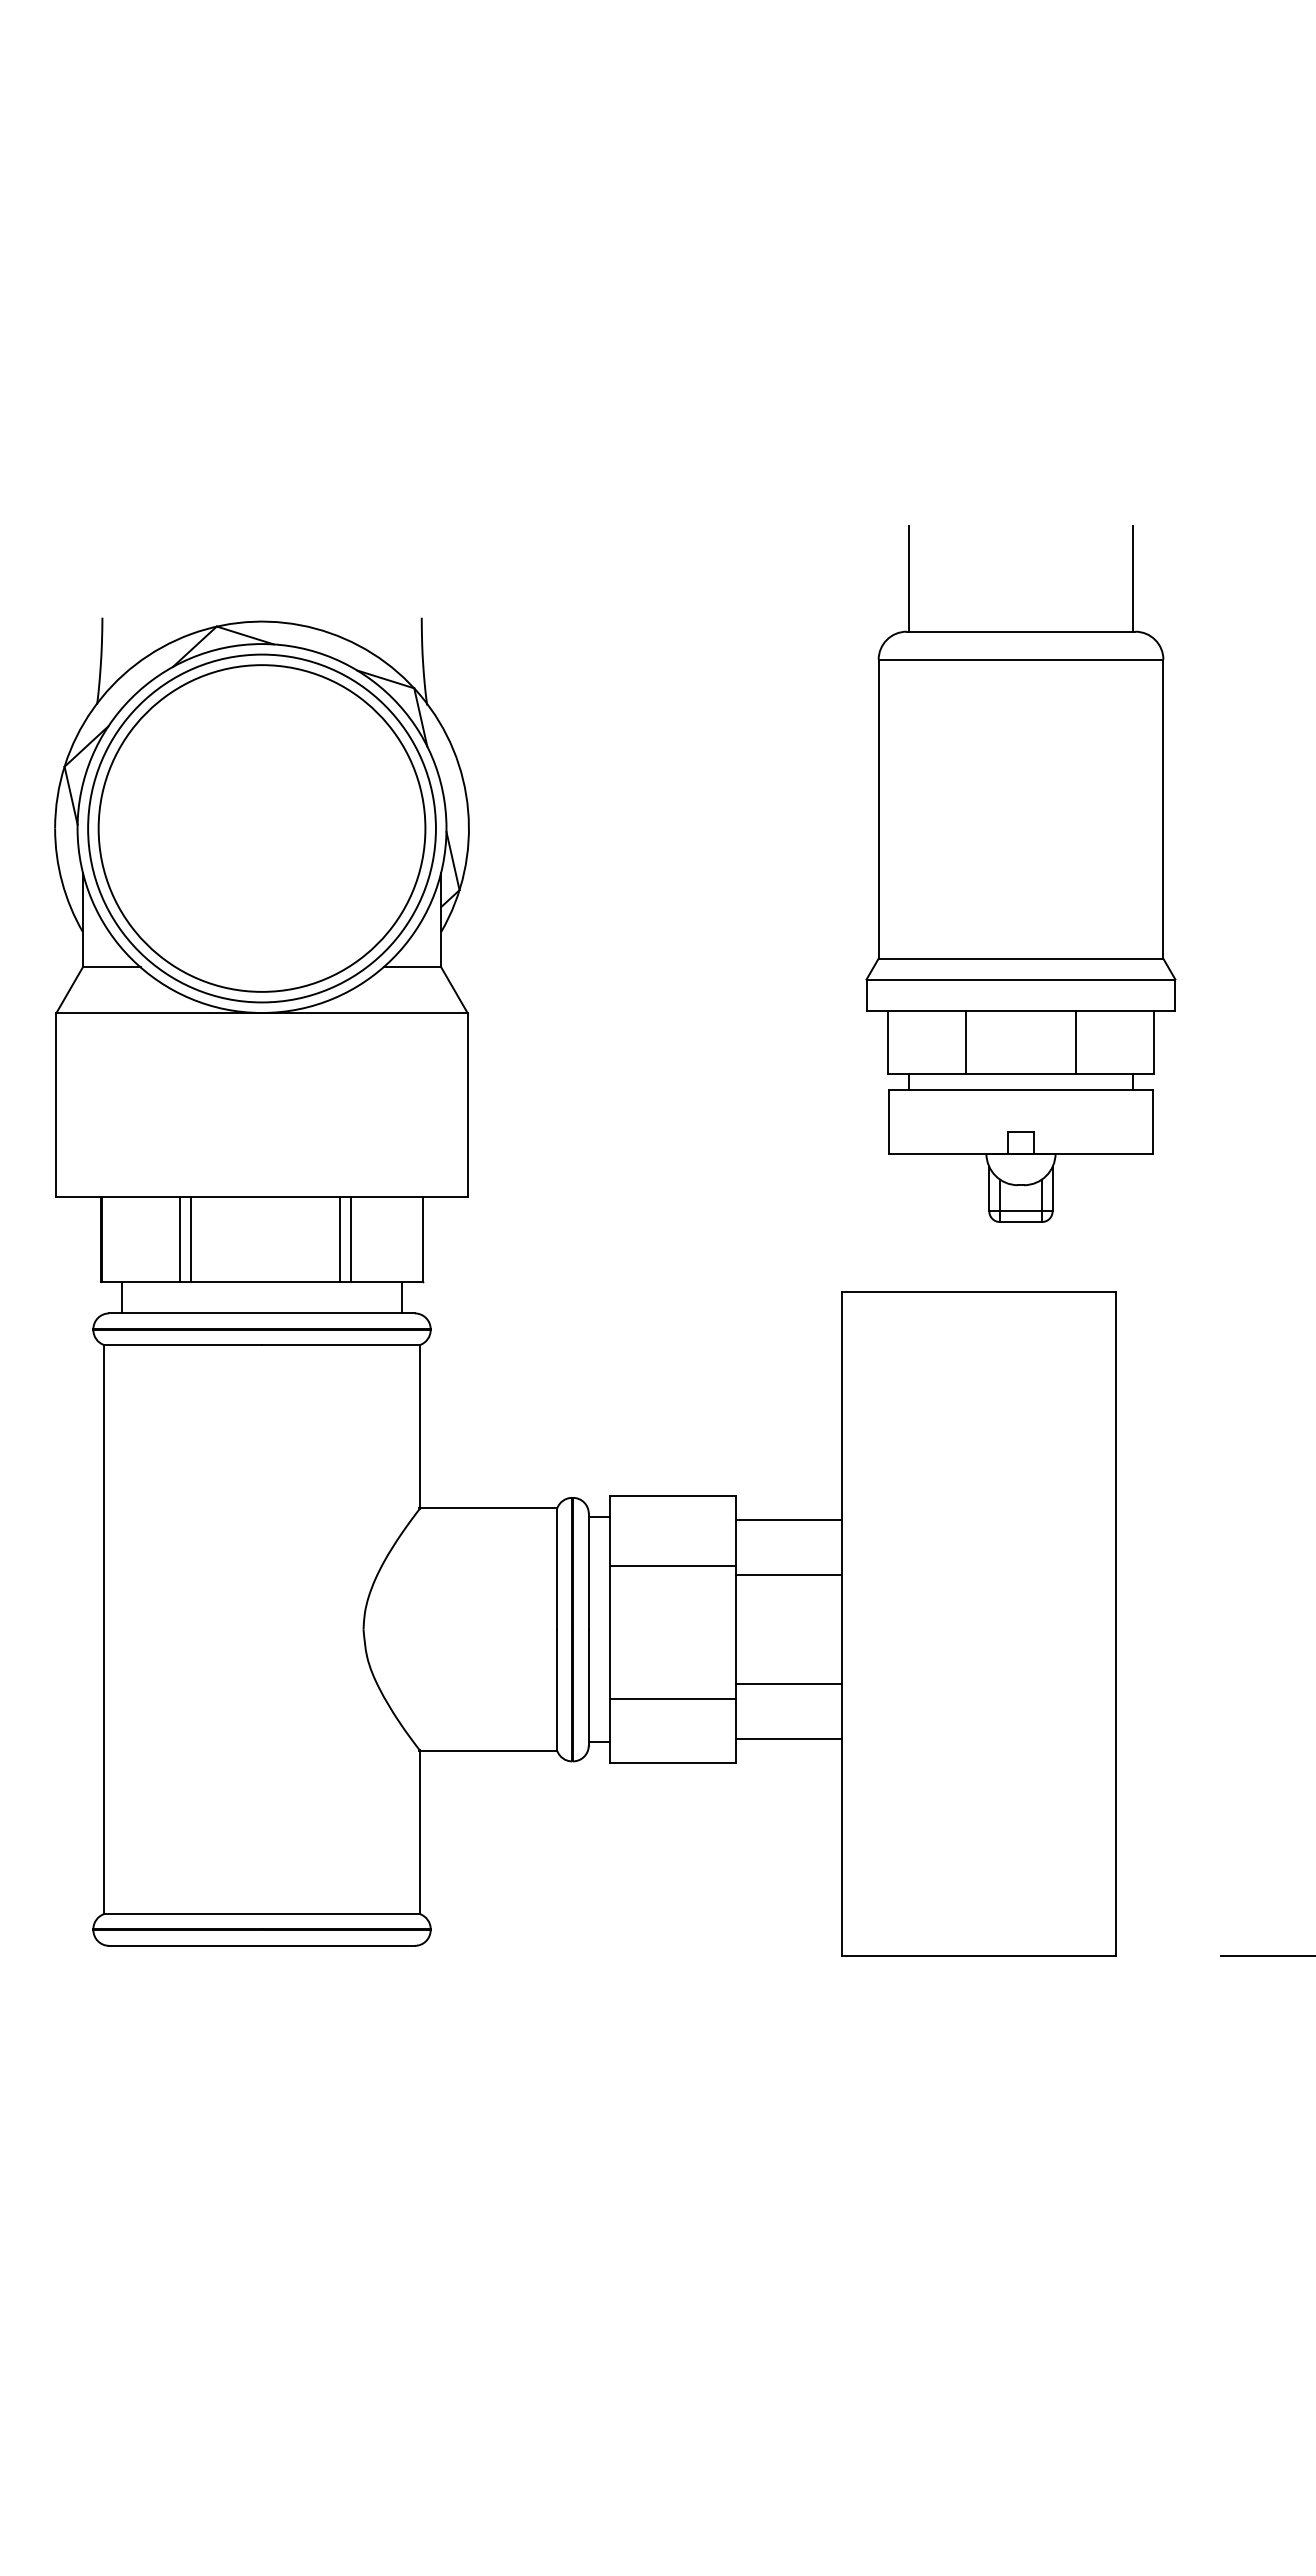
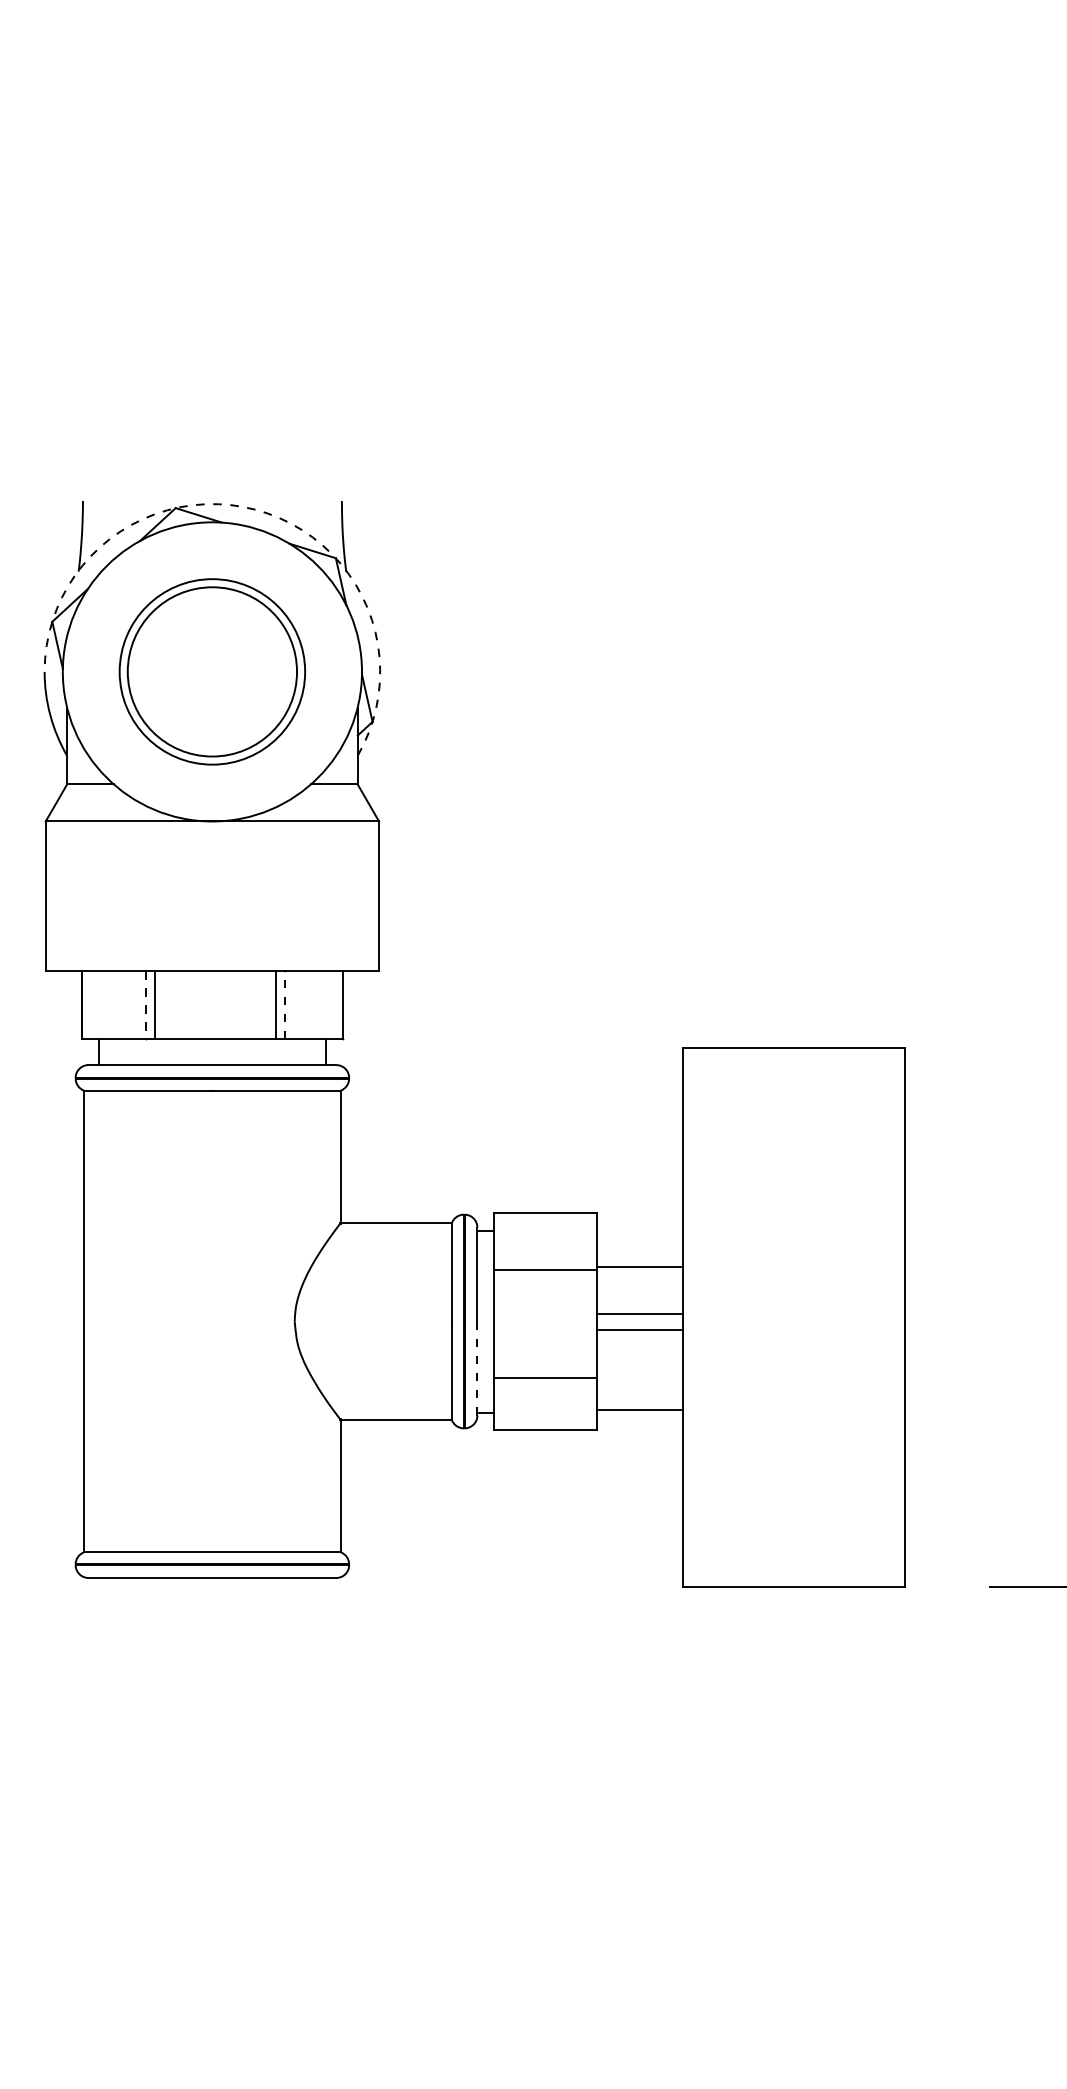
arc: (315, 628) -> (255, 509), solid -> dashed
circle: (261, 828) -> (211, 671), size x0.6
circle: (261, 828) -> (211, 671), size x0.7
part: (1020, 873) -> (827, 708), removed
line: (351, 1239) -> (284, 1005), solid -> dashed
line: (179, 1240) -> (145, 1005), solid -> dashed
line: (788, 1520) -> (639, 1267), moved
line: (788, 1574) -> (639, 1314), moved
line: (788, 1684) -> (639, 1330), moved
line: (588, 1687) -> (477, 1368), solid -> dashed

